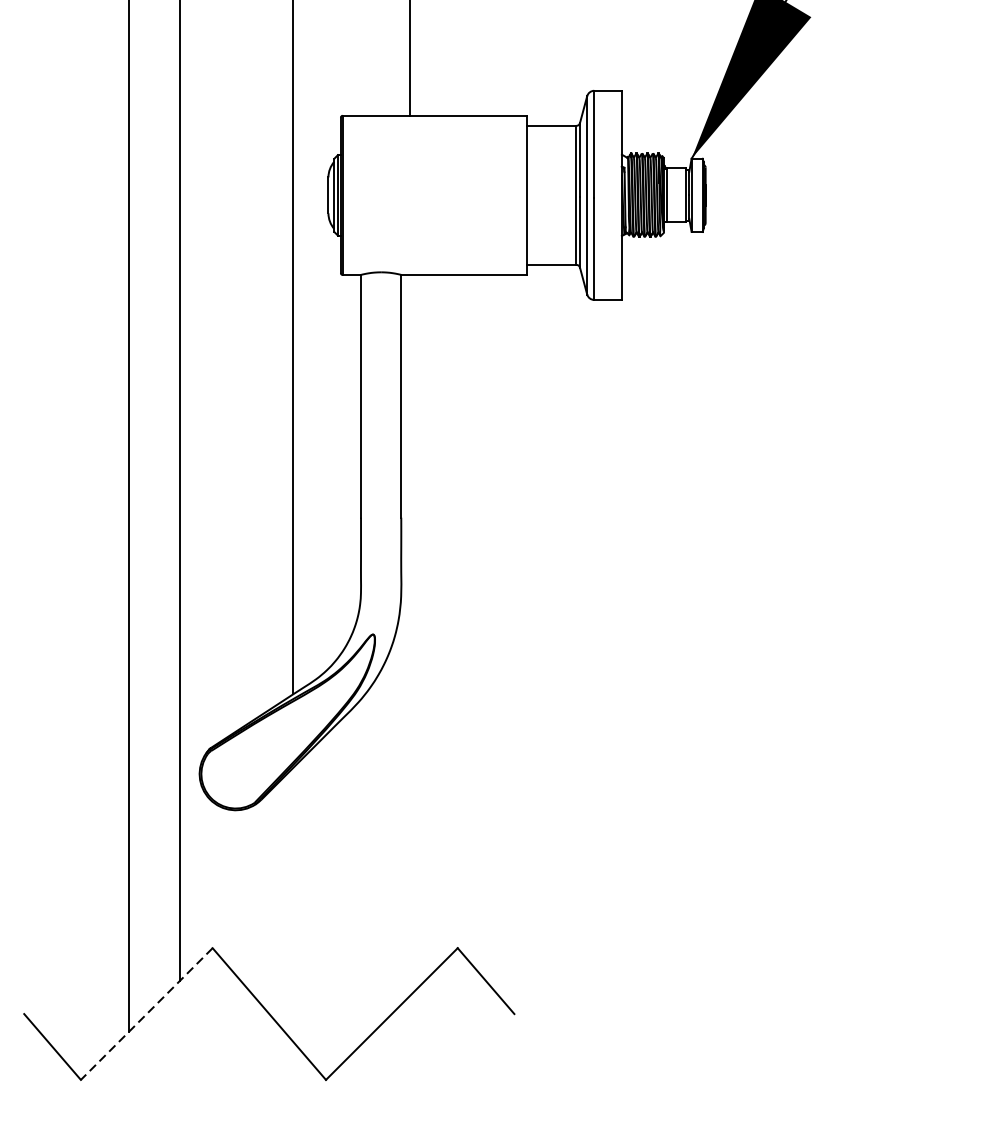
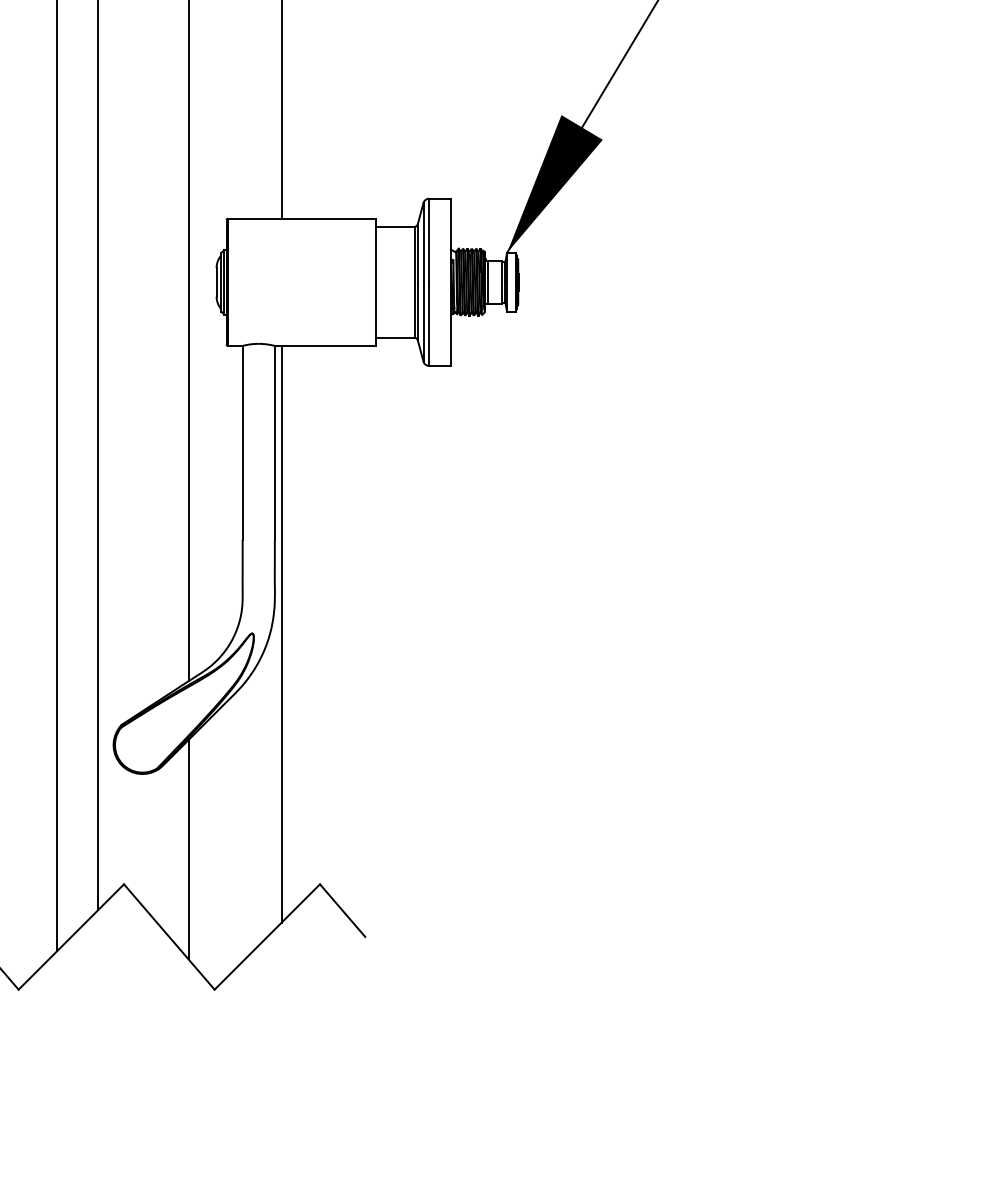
line: (409, 634) -> (281, 633), added
line: (293, 904) -> (188, 849), added
line: (145, 1014) -> (70, 937), dashed -> solid

